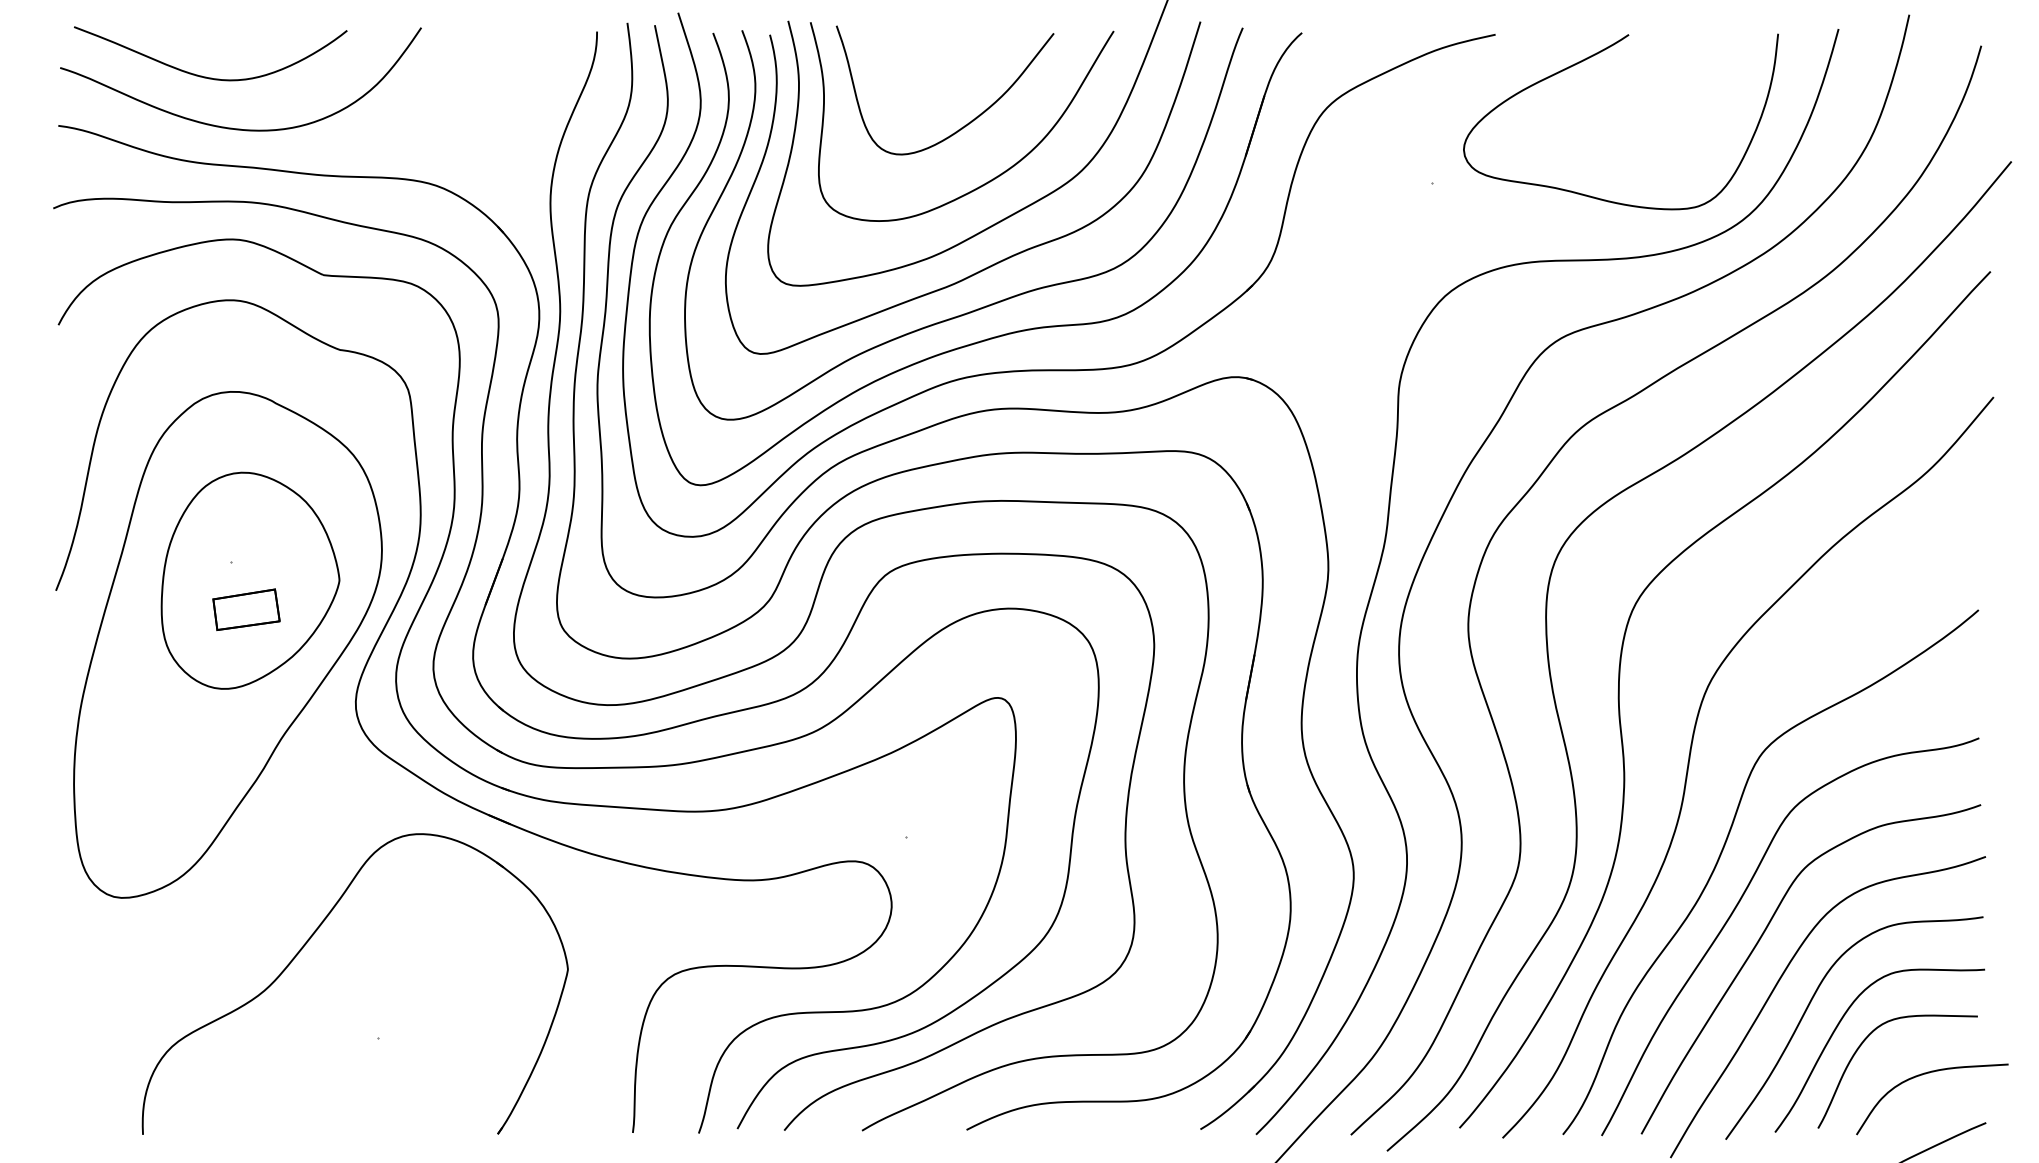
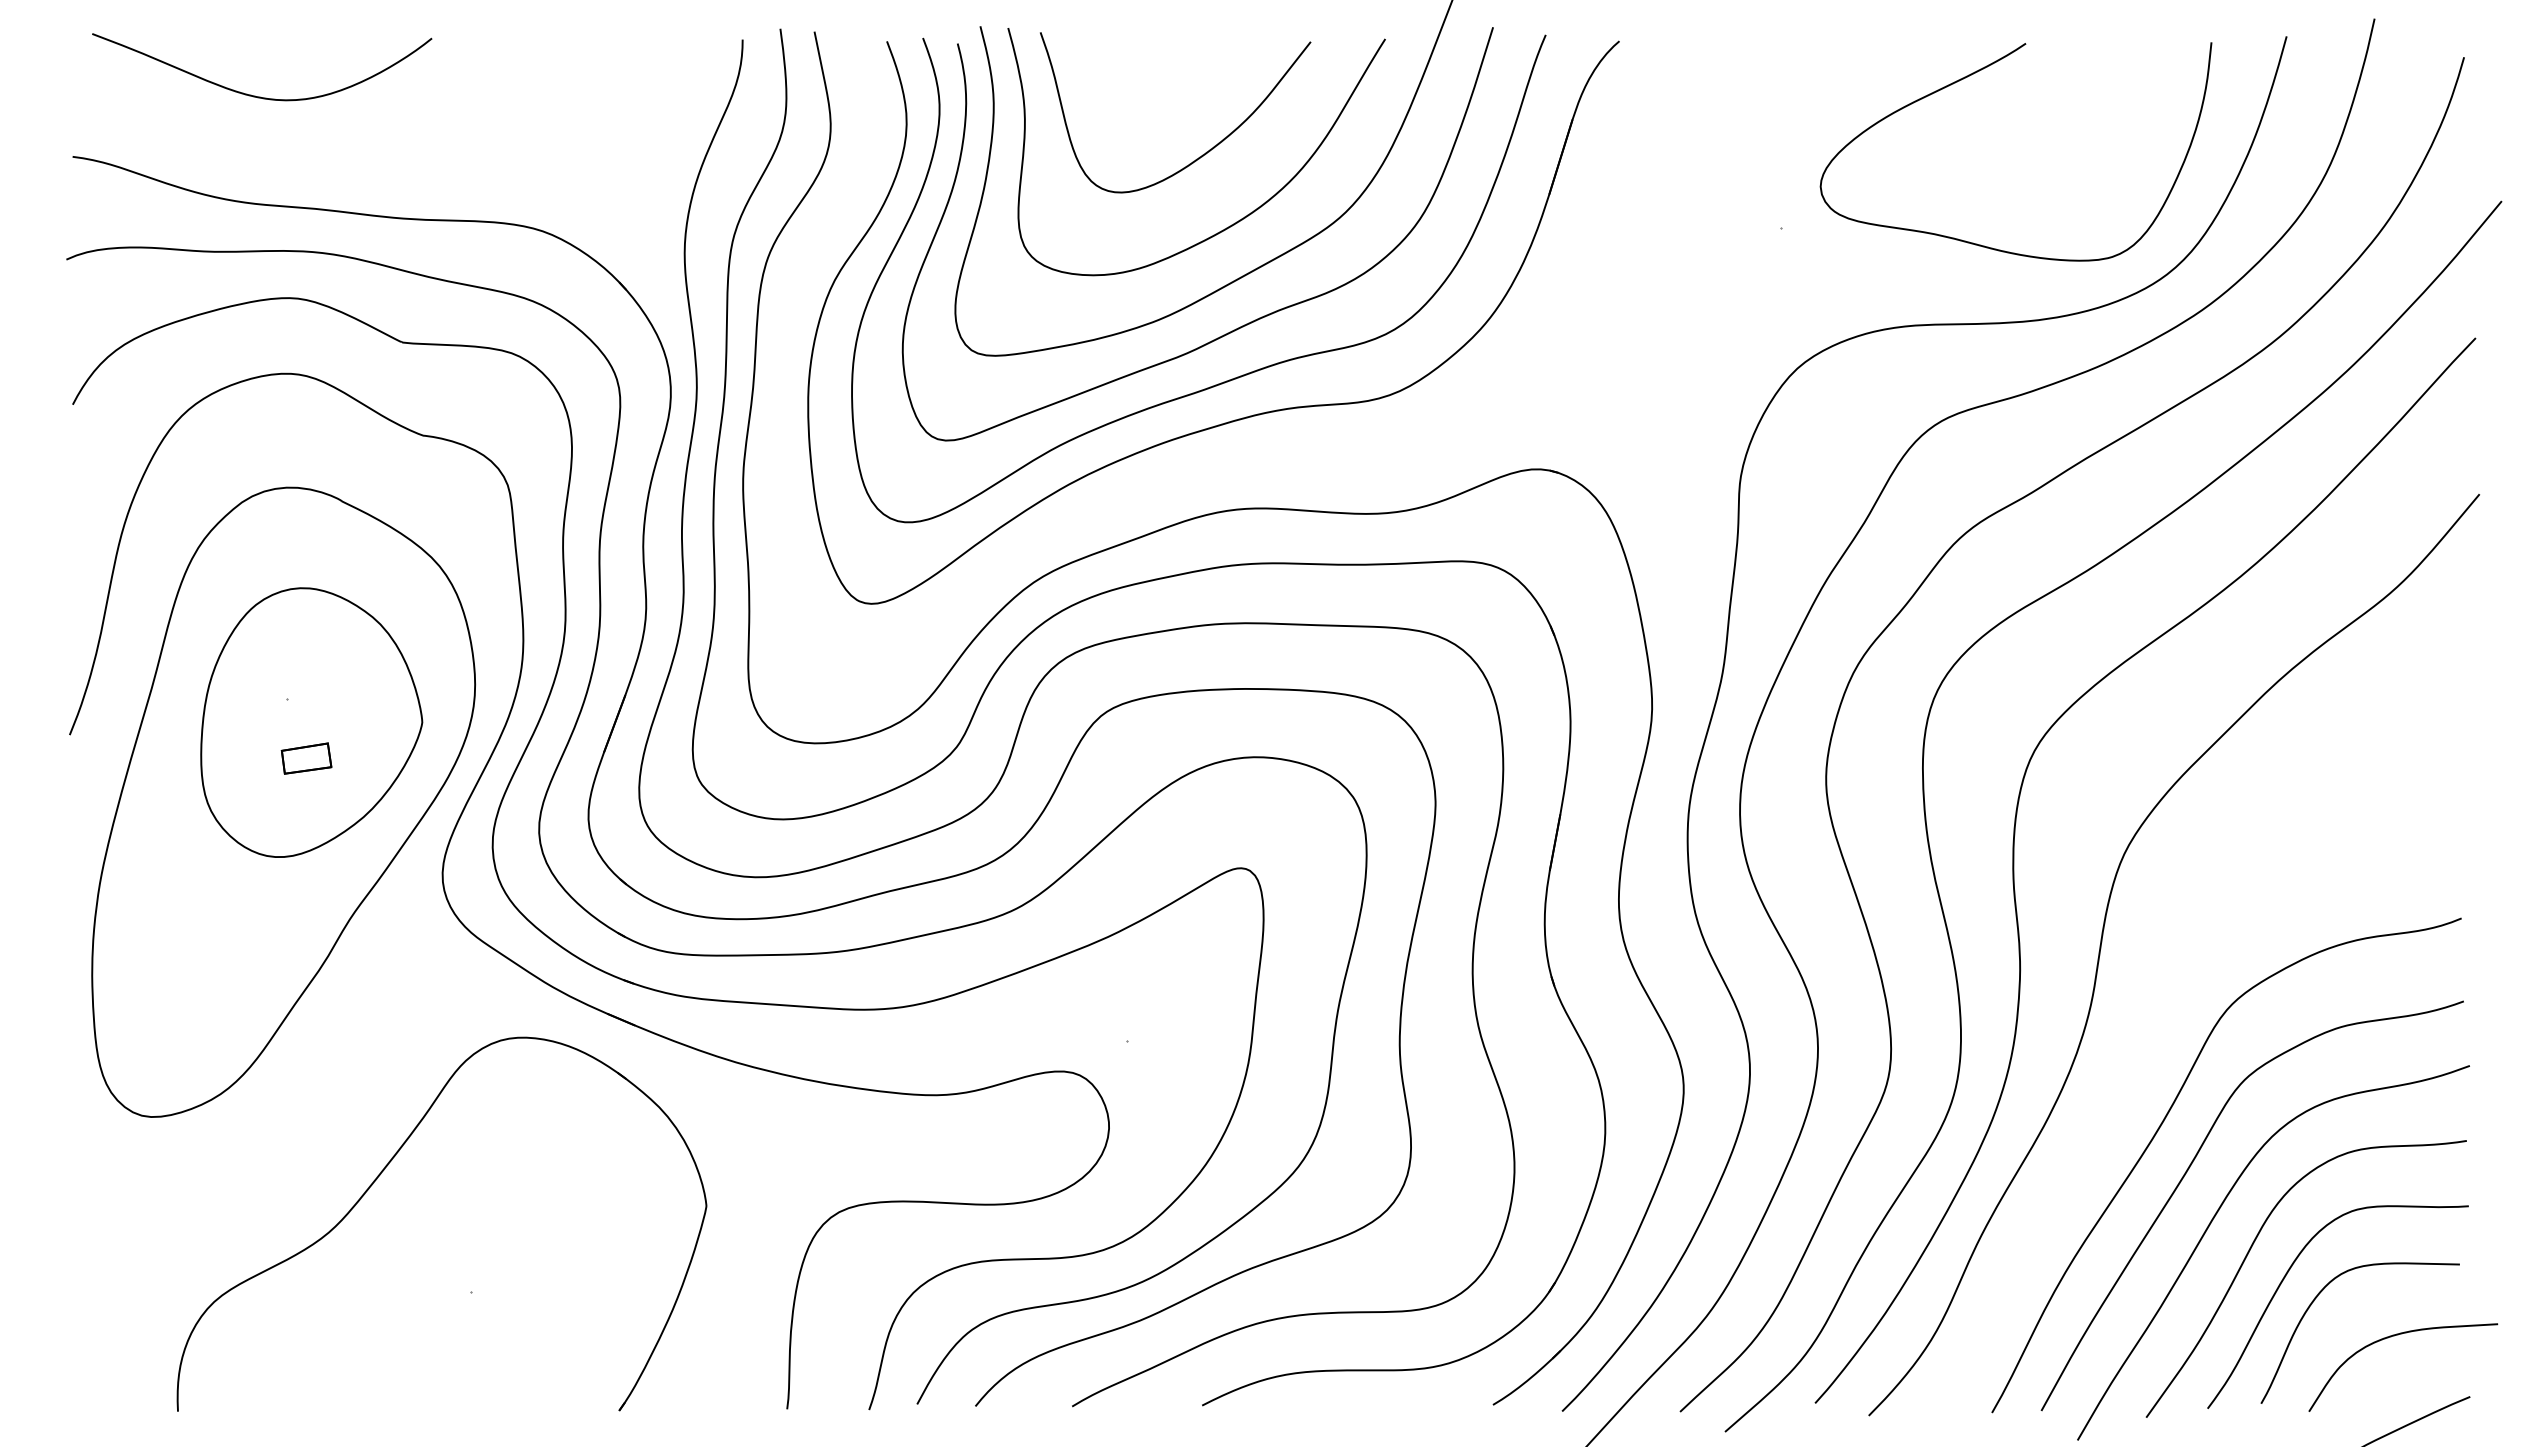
curve: (234, 127) -> (291, 159), removed
part: (1059, 369) -> (1317, 459), removed
part: (246, 609) -> (306, 758), size x0.6
curve: (1724, 848) -> (2144, 1055), removed

